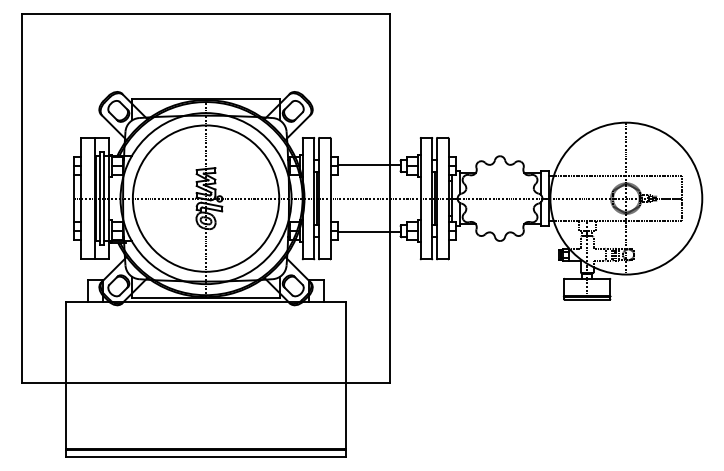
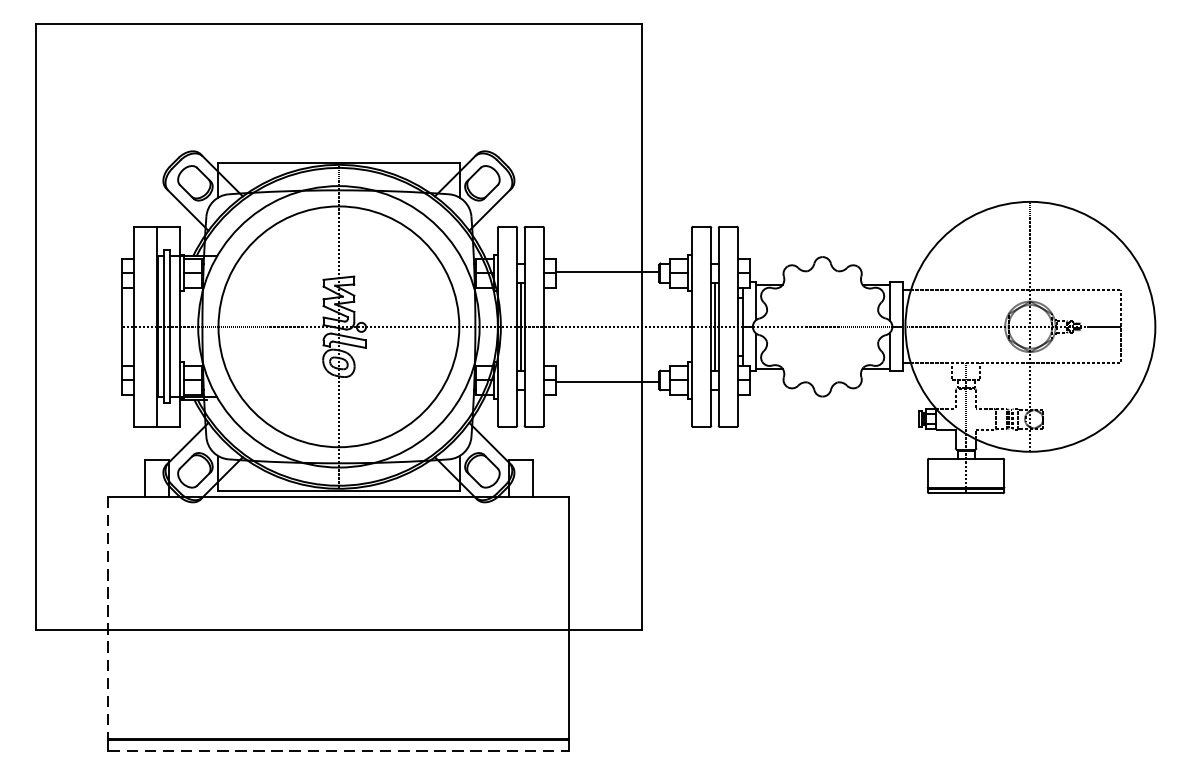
line: (65, 375) -> (107, 617), solid -> dashed
line: (206, 456) -> (339, 751), solid -> dashed

